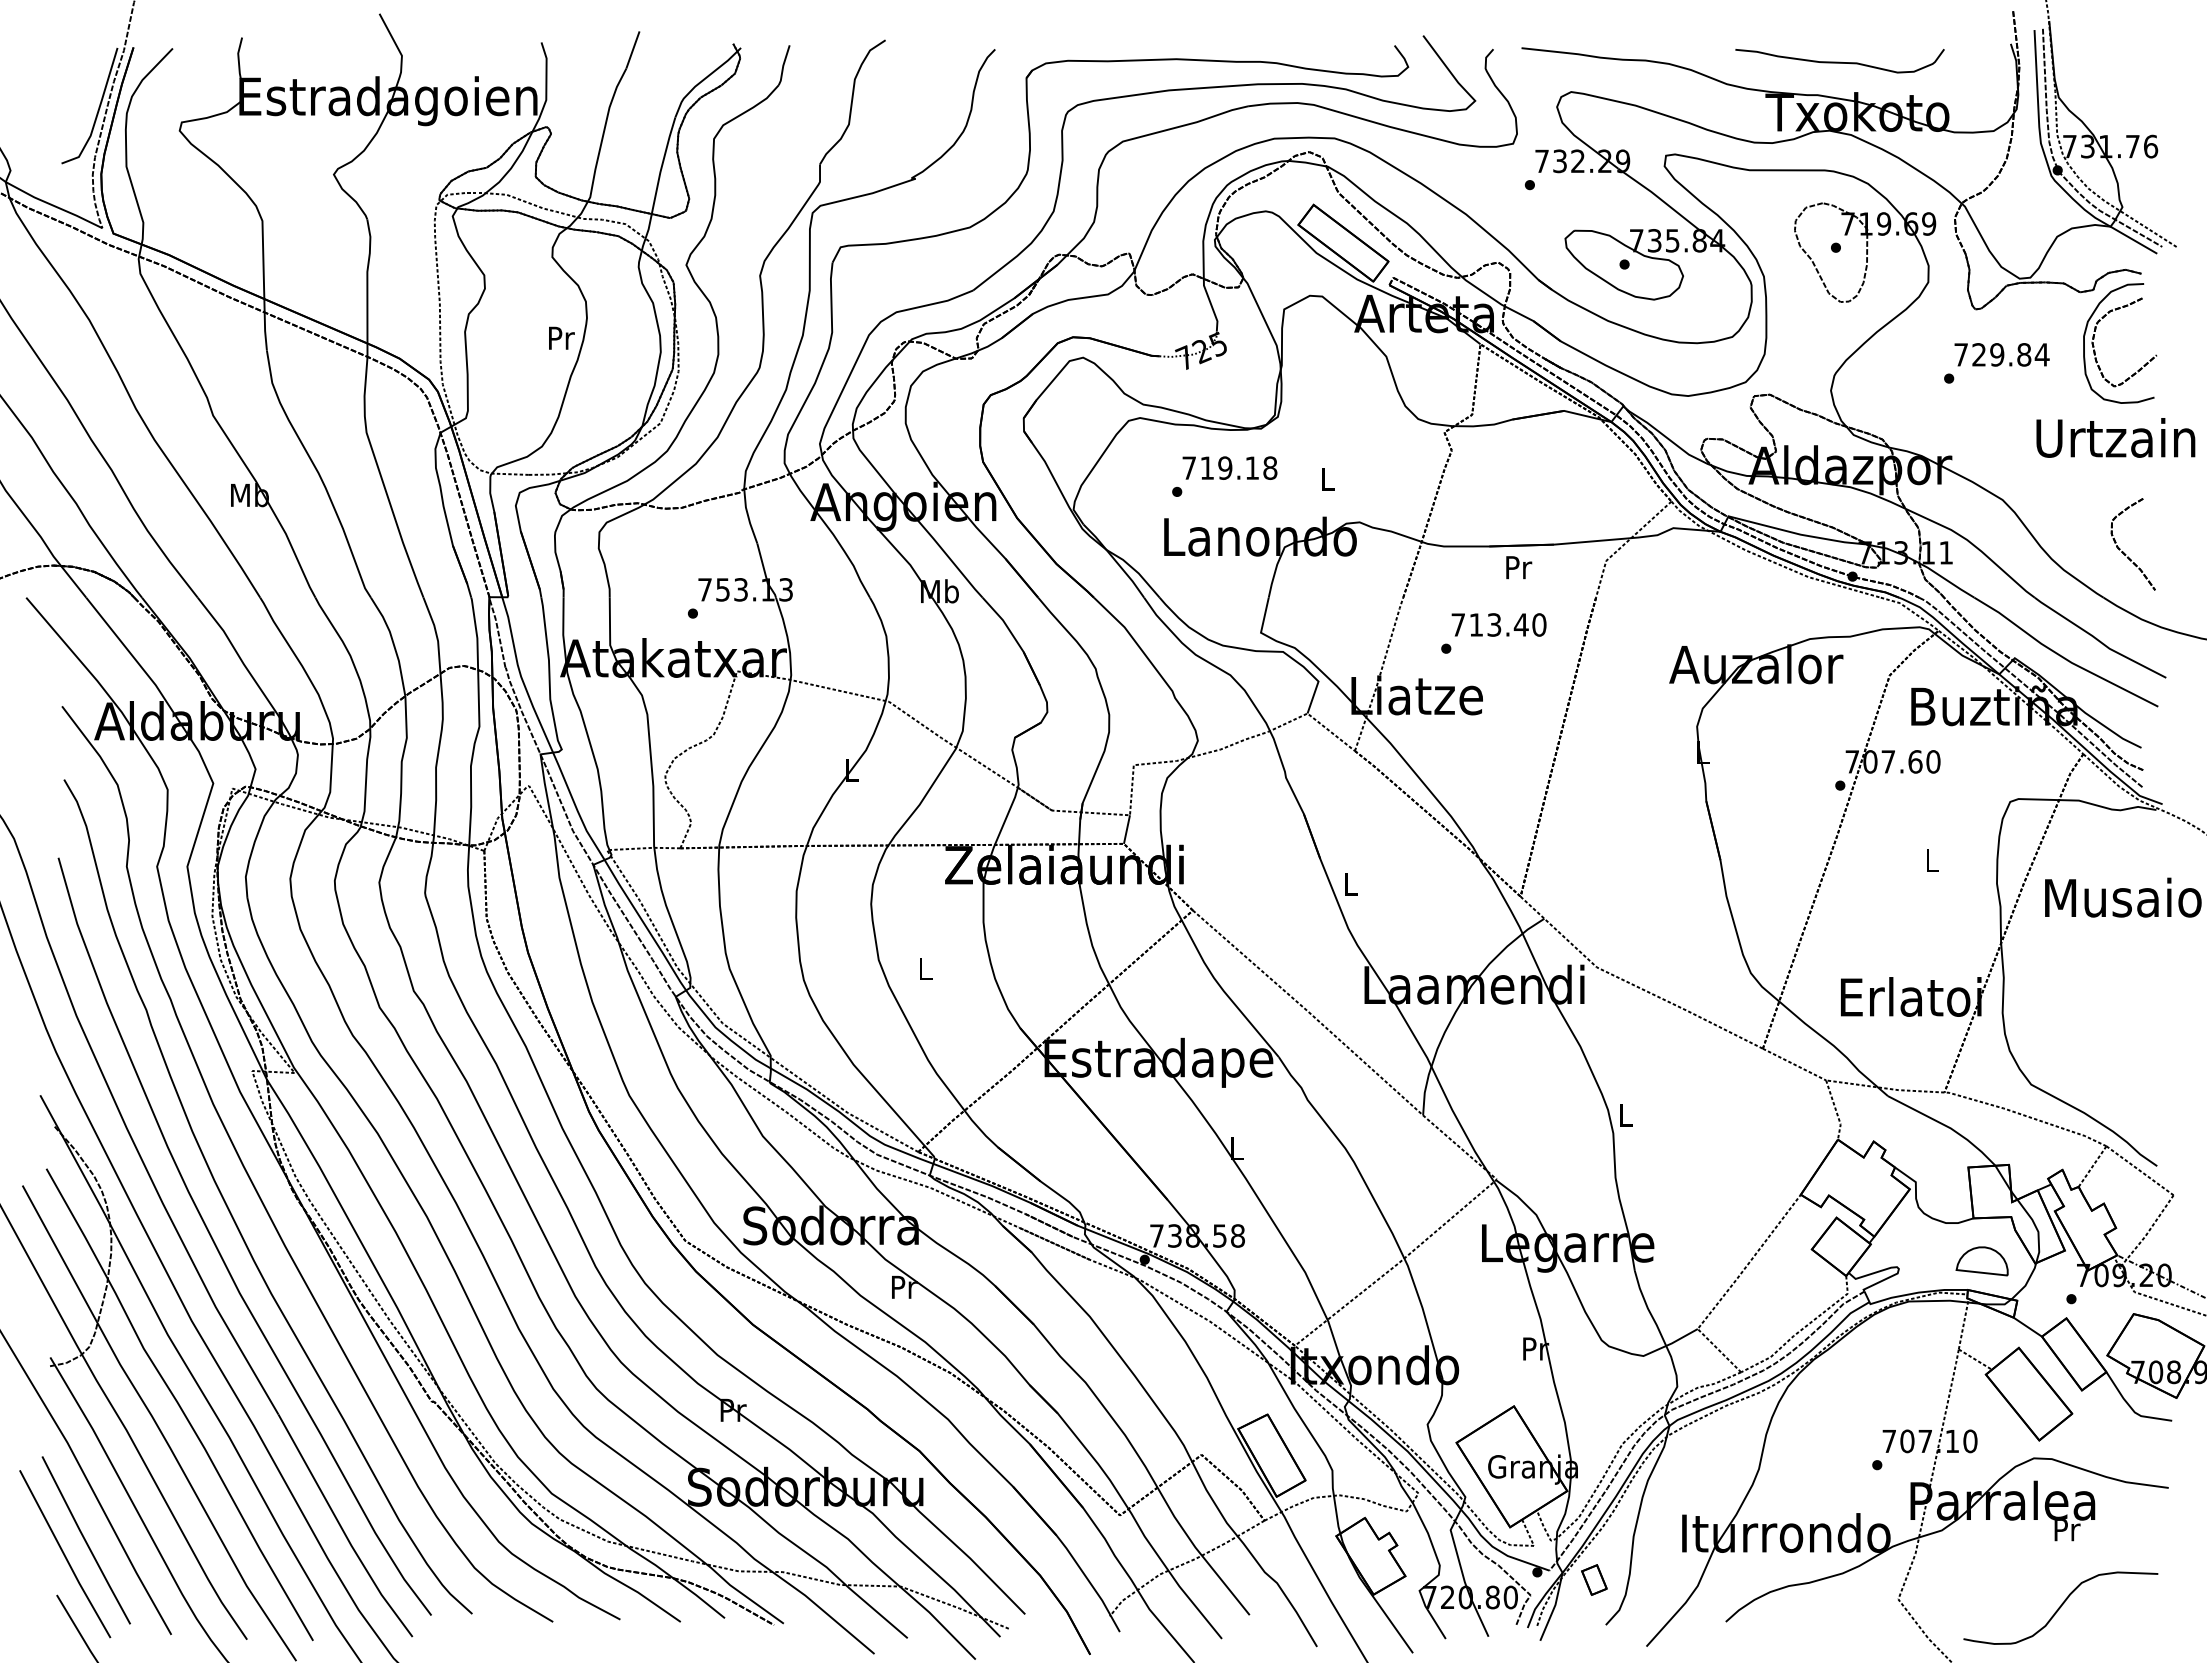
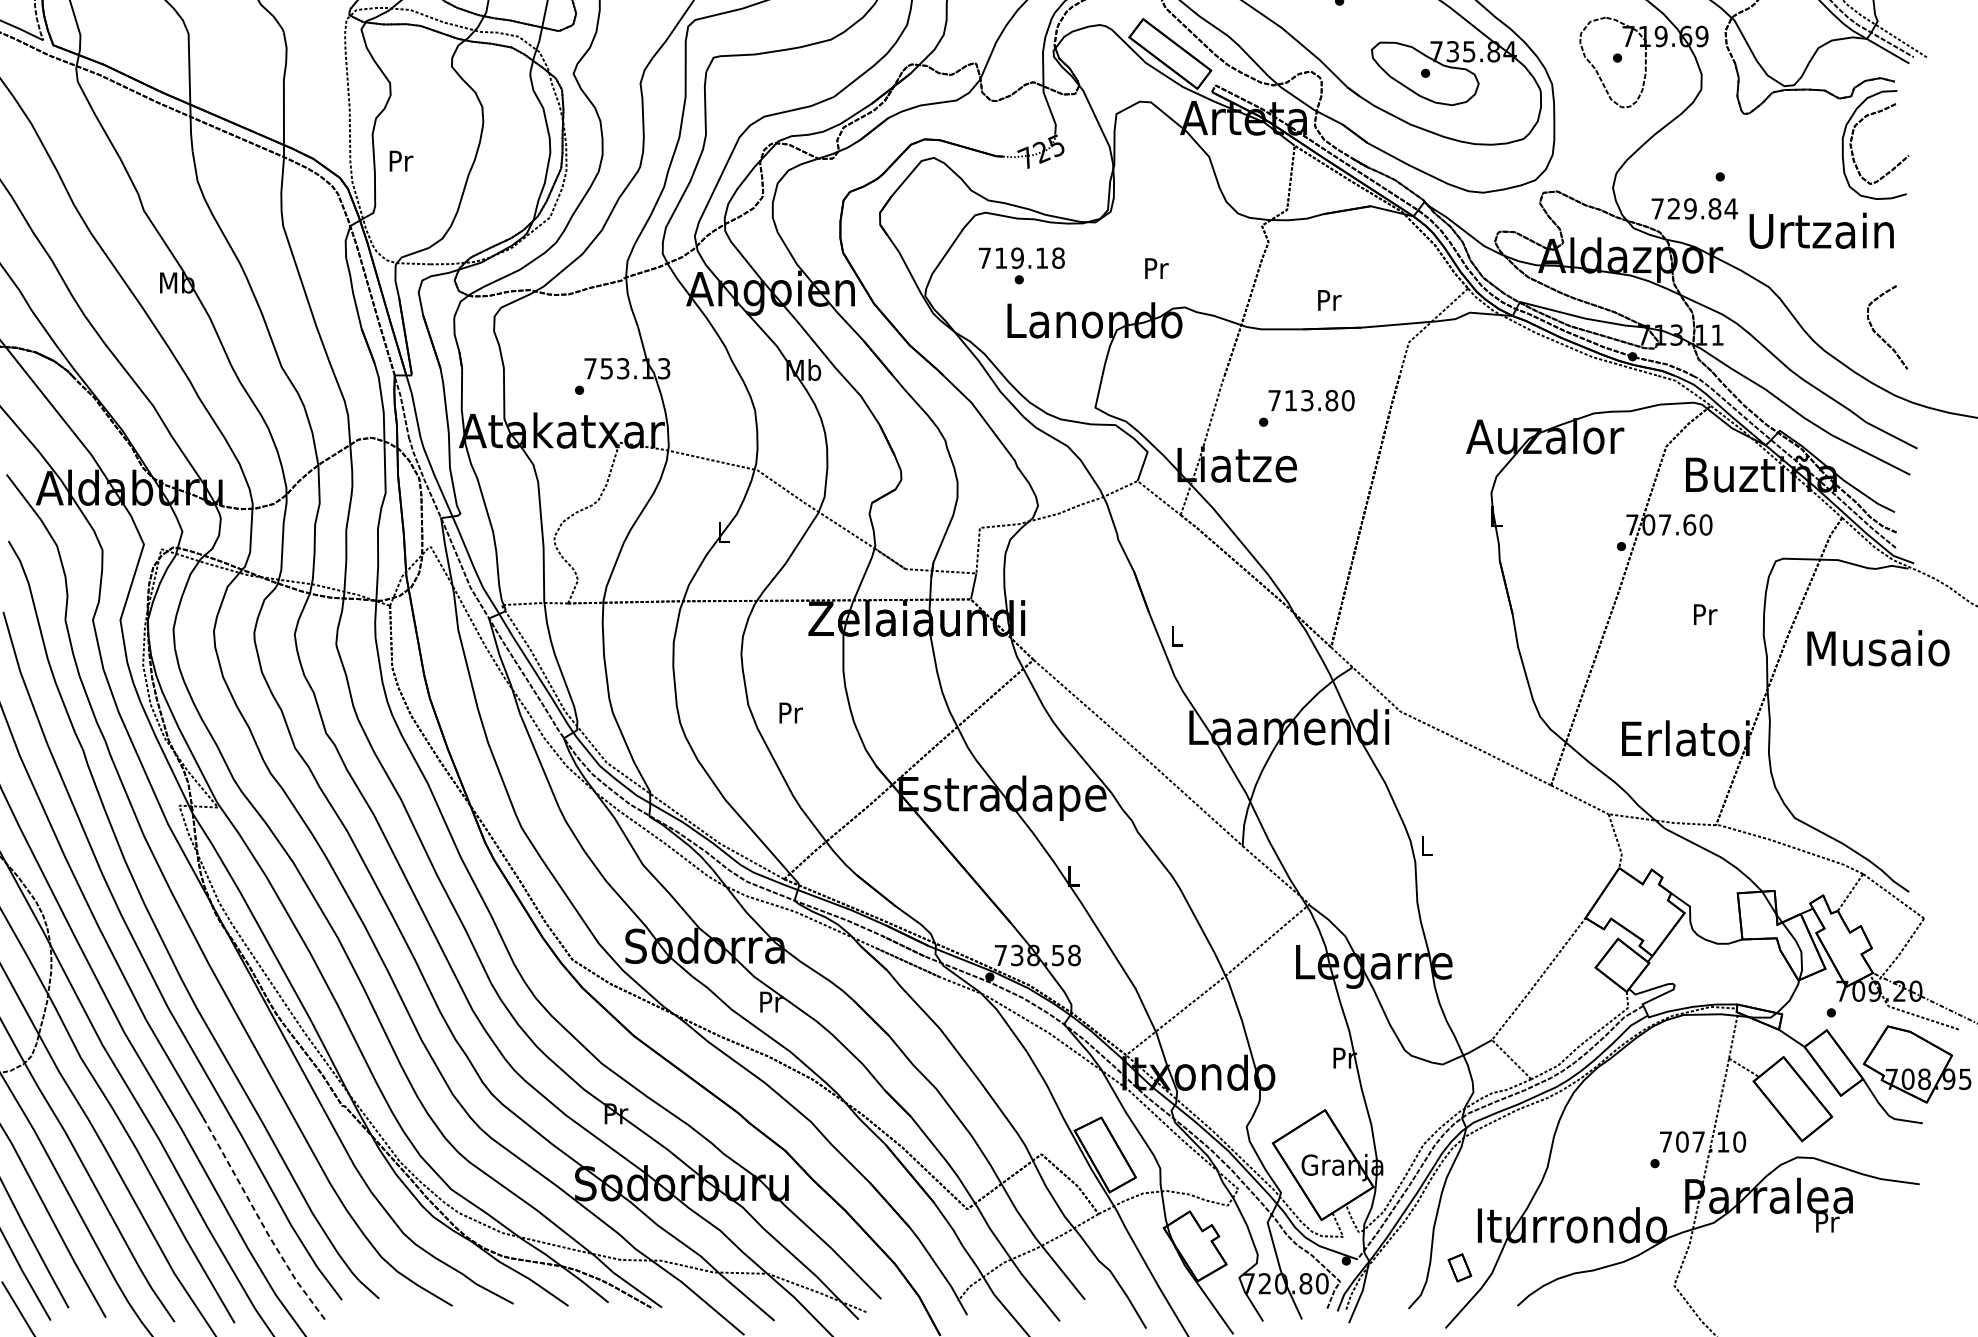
text: (561, 337) -> (401, 160), moved
text: (2001, 354) -> (1694, 208), moved
text: (2115, 437) -> (1821, 230), moved
text: (1229, 467) -> (1021, 257), moved
text: (1328, 479) -> (1156, 268), L -> Pr
text: (1519, 567) -> (1330, 300), moved
text: (1520, 624) -> (1331, 400), 713.40 -> 713.80
text: (1932, 860) -> (1705, 614), L -> Pr
text: (926, 968) -> (791, 712), L -> Pr
part: (1981, 1261) -> (1749, 978), removed
line: (342, 1529) -> (261, 1222), solid -> dashed
part: (1594, 1579) -> (1459, 1267), moved
curve: (2060, 1607) -> (1821, 1292), removed

